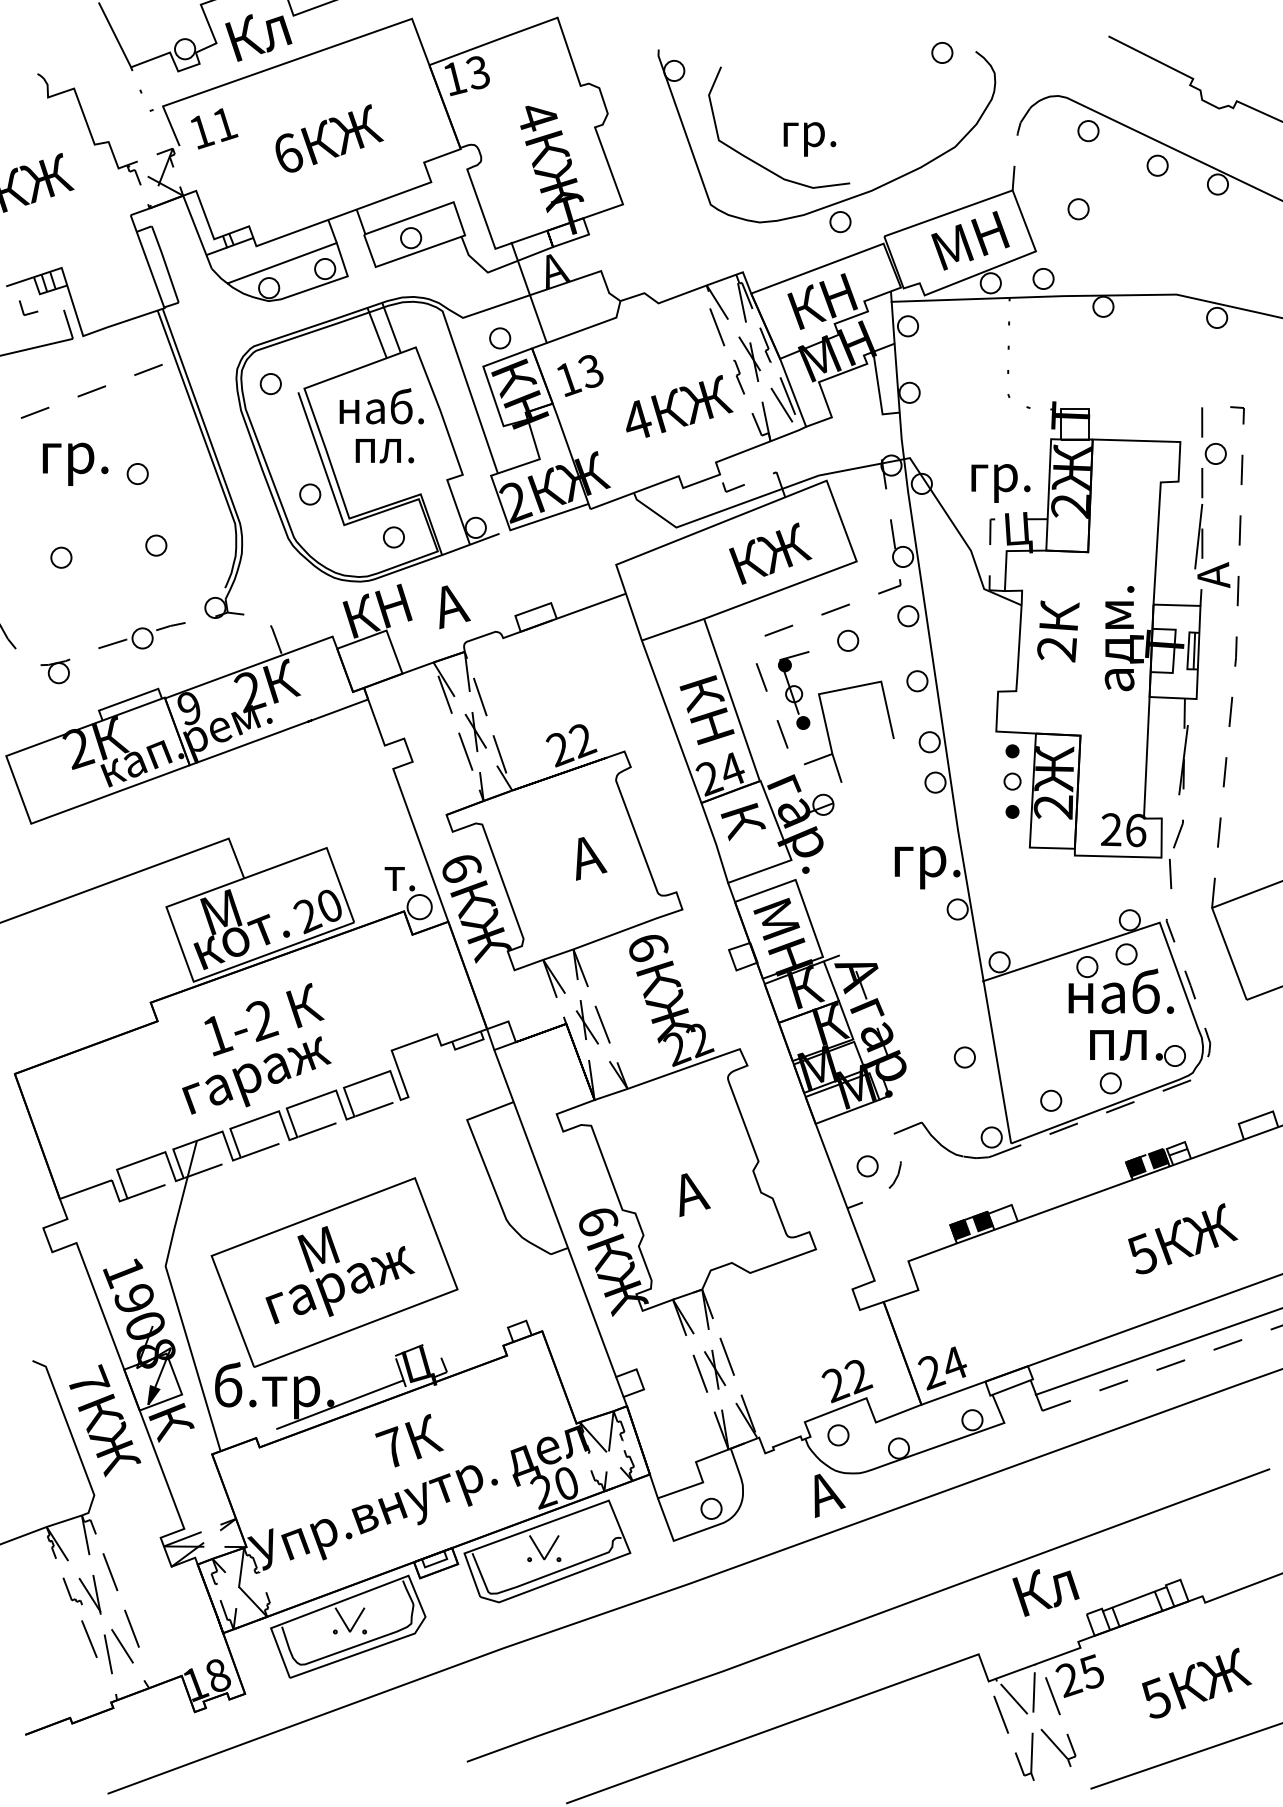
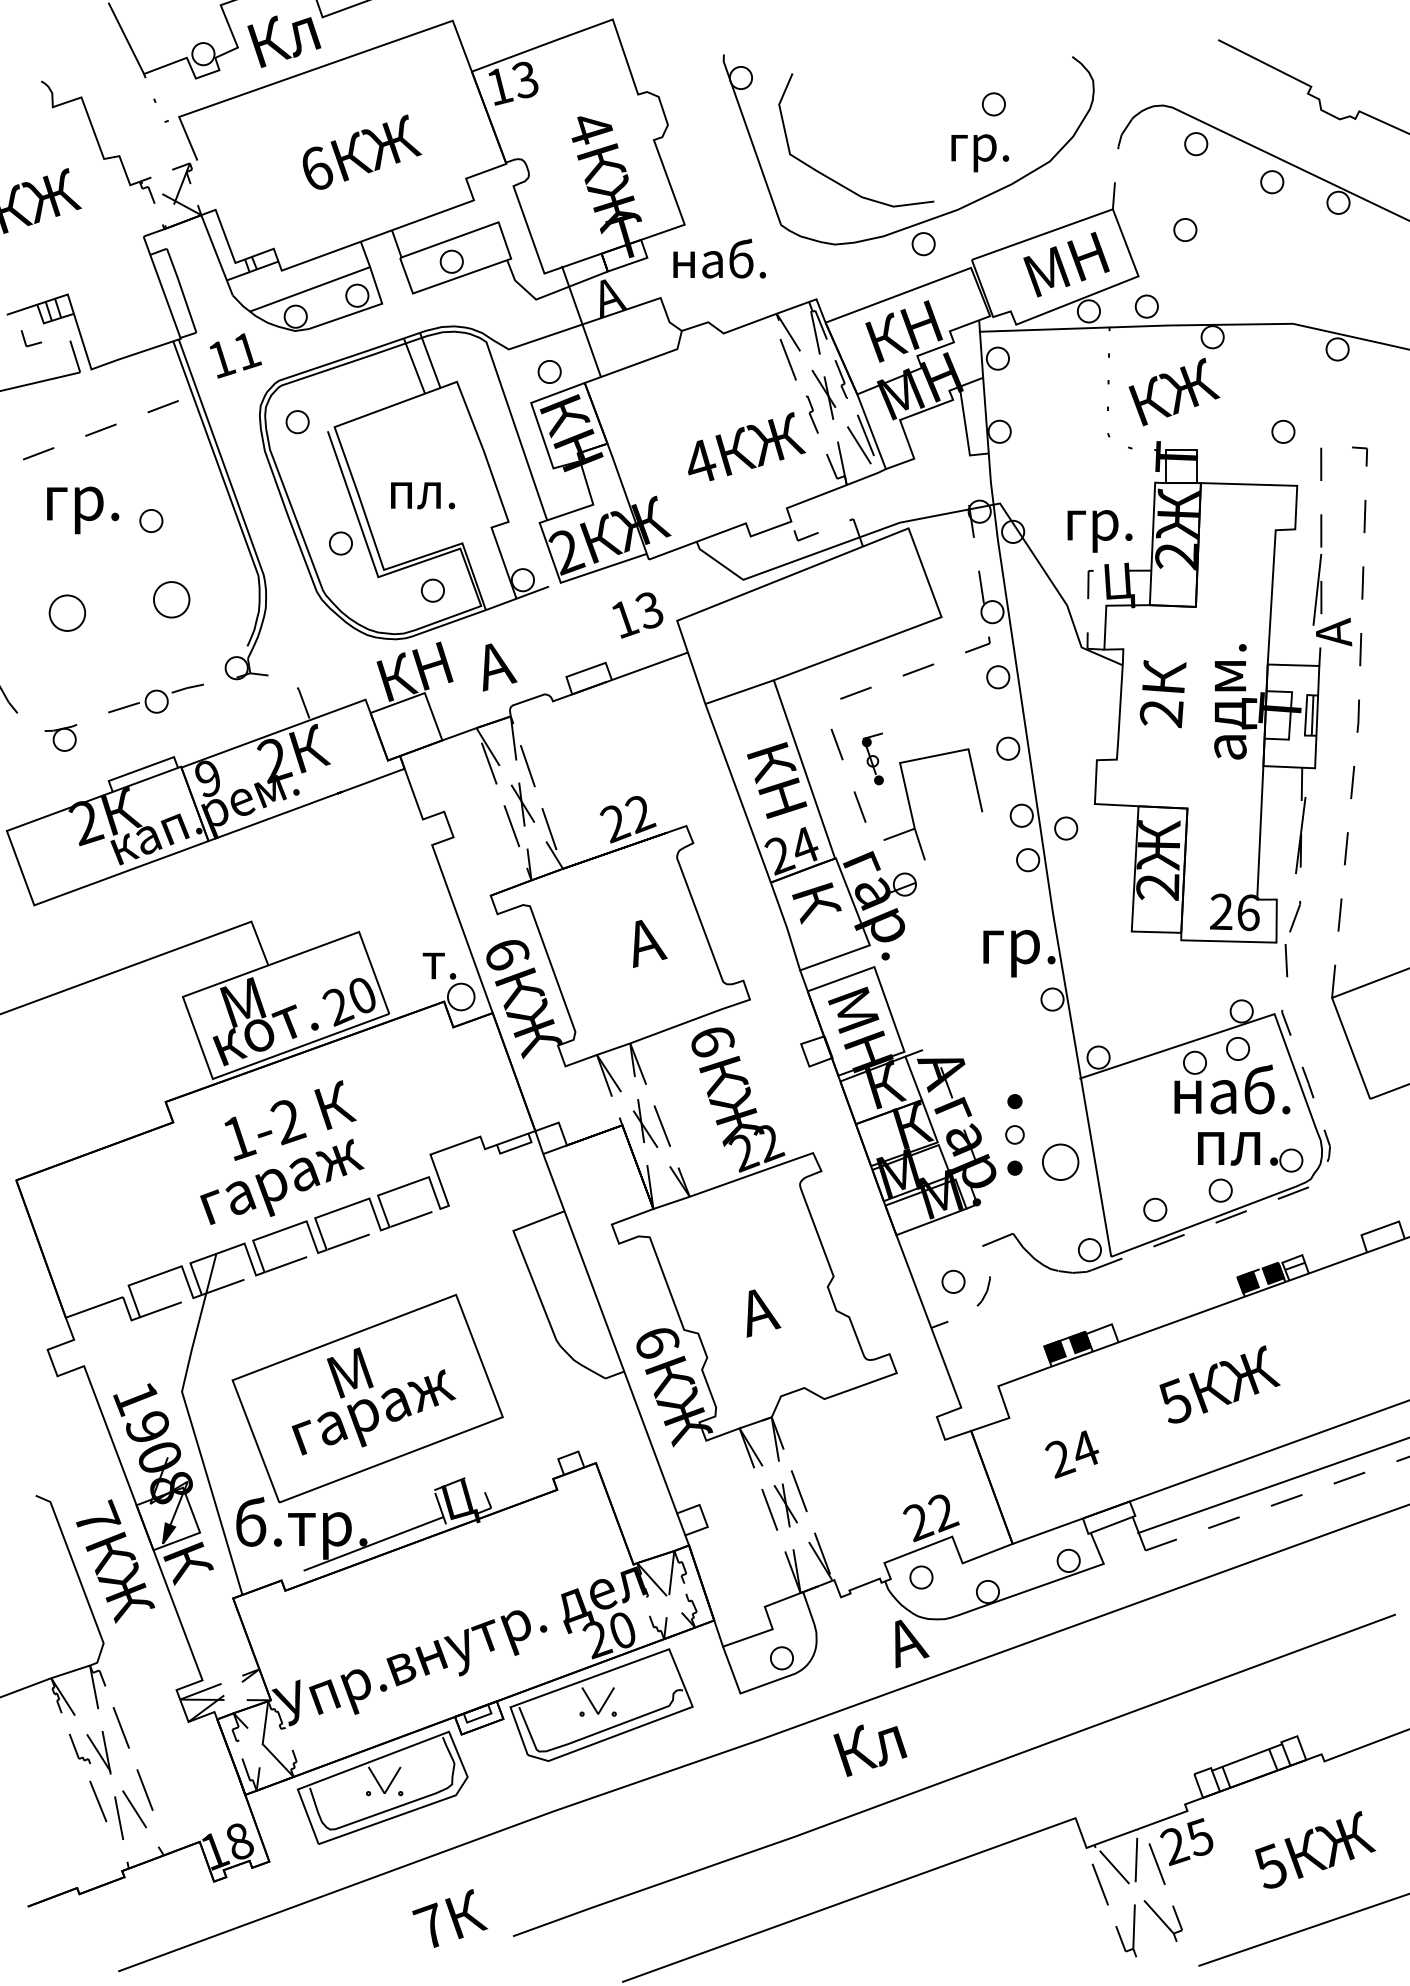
part: (942, 52) -> (994, 103), moved
text: (214, 128) -> (235, 355), moved
text: (809, 139) -> (979, 153), moved
text: (580, 375) -> (637, 614), moved
text: (381, 406) -> (719, 258), moved
part: (1215, 453) -> (1283, 431), moved
part: (156, 545) -> (171, 599), size x1.6
text: (770, 553) -> (1174, 391), moved
part: (61, 557) -> (67, 612), size x1.6
part: (848, 640) -> (1066, 828), moved
part: (794, 690) -> (873, 758), size x0.6
part: (1012, 781) -> (1014, 1134), moved
part: (964, 1057) -> (1059, 1162), size x1.6
text: (1183, 1238) -> (1220, 1384), moved
text: (942, 1368) -> (1072, 1454), moved
text: (409, 1440) -> (450, 1918), moved
text: (1045, 1592) -> (869, 1750), moved

